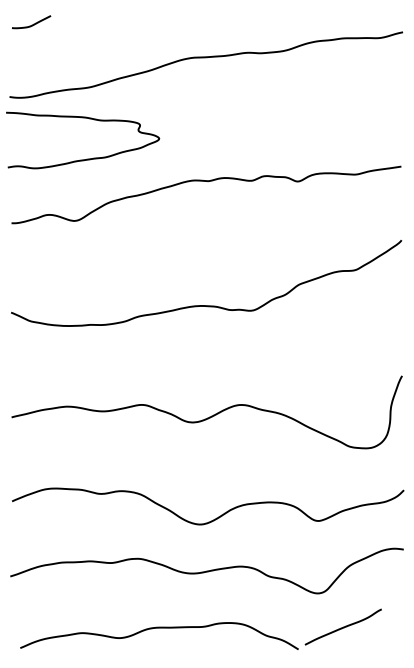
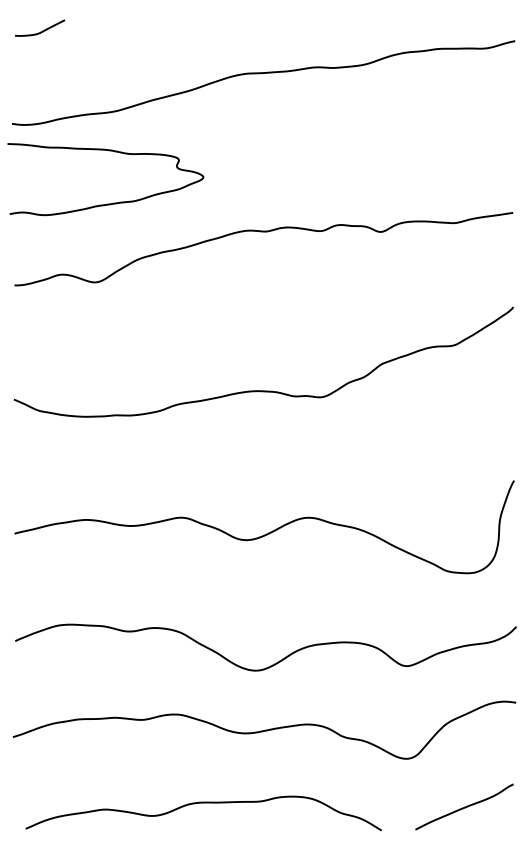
curve: (343, 626) -> (464, 806), moved

